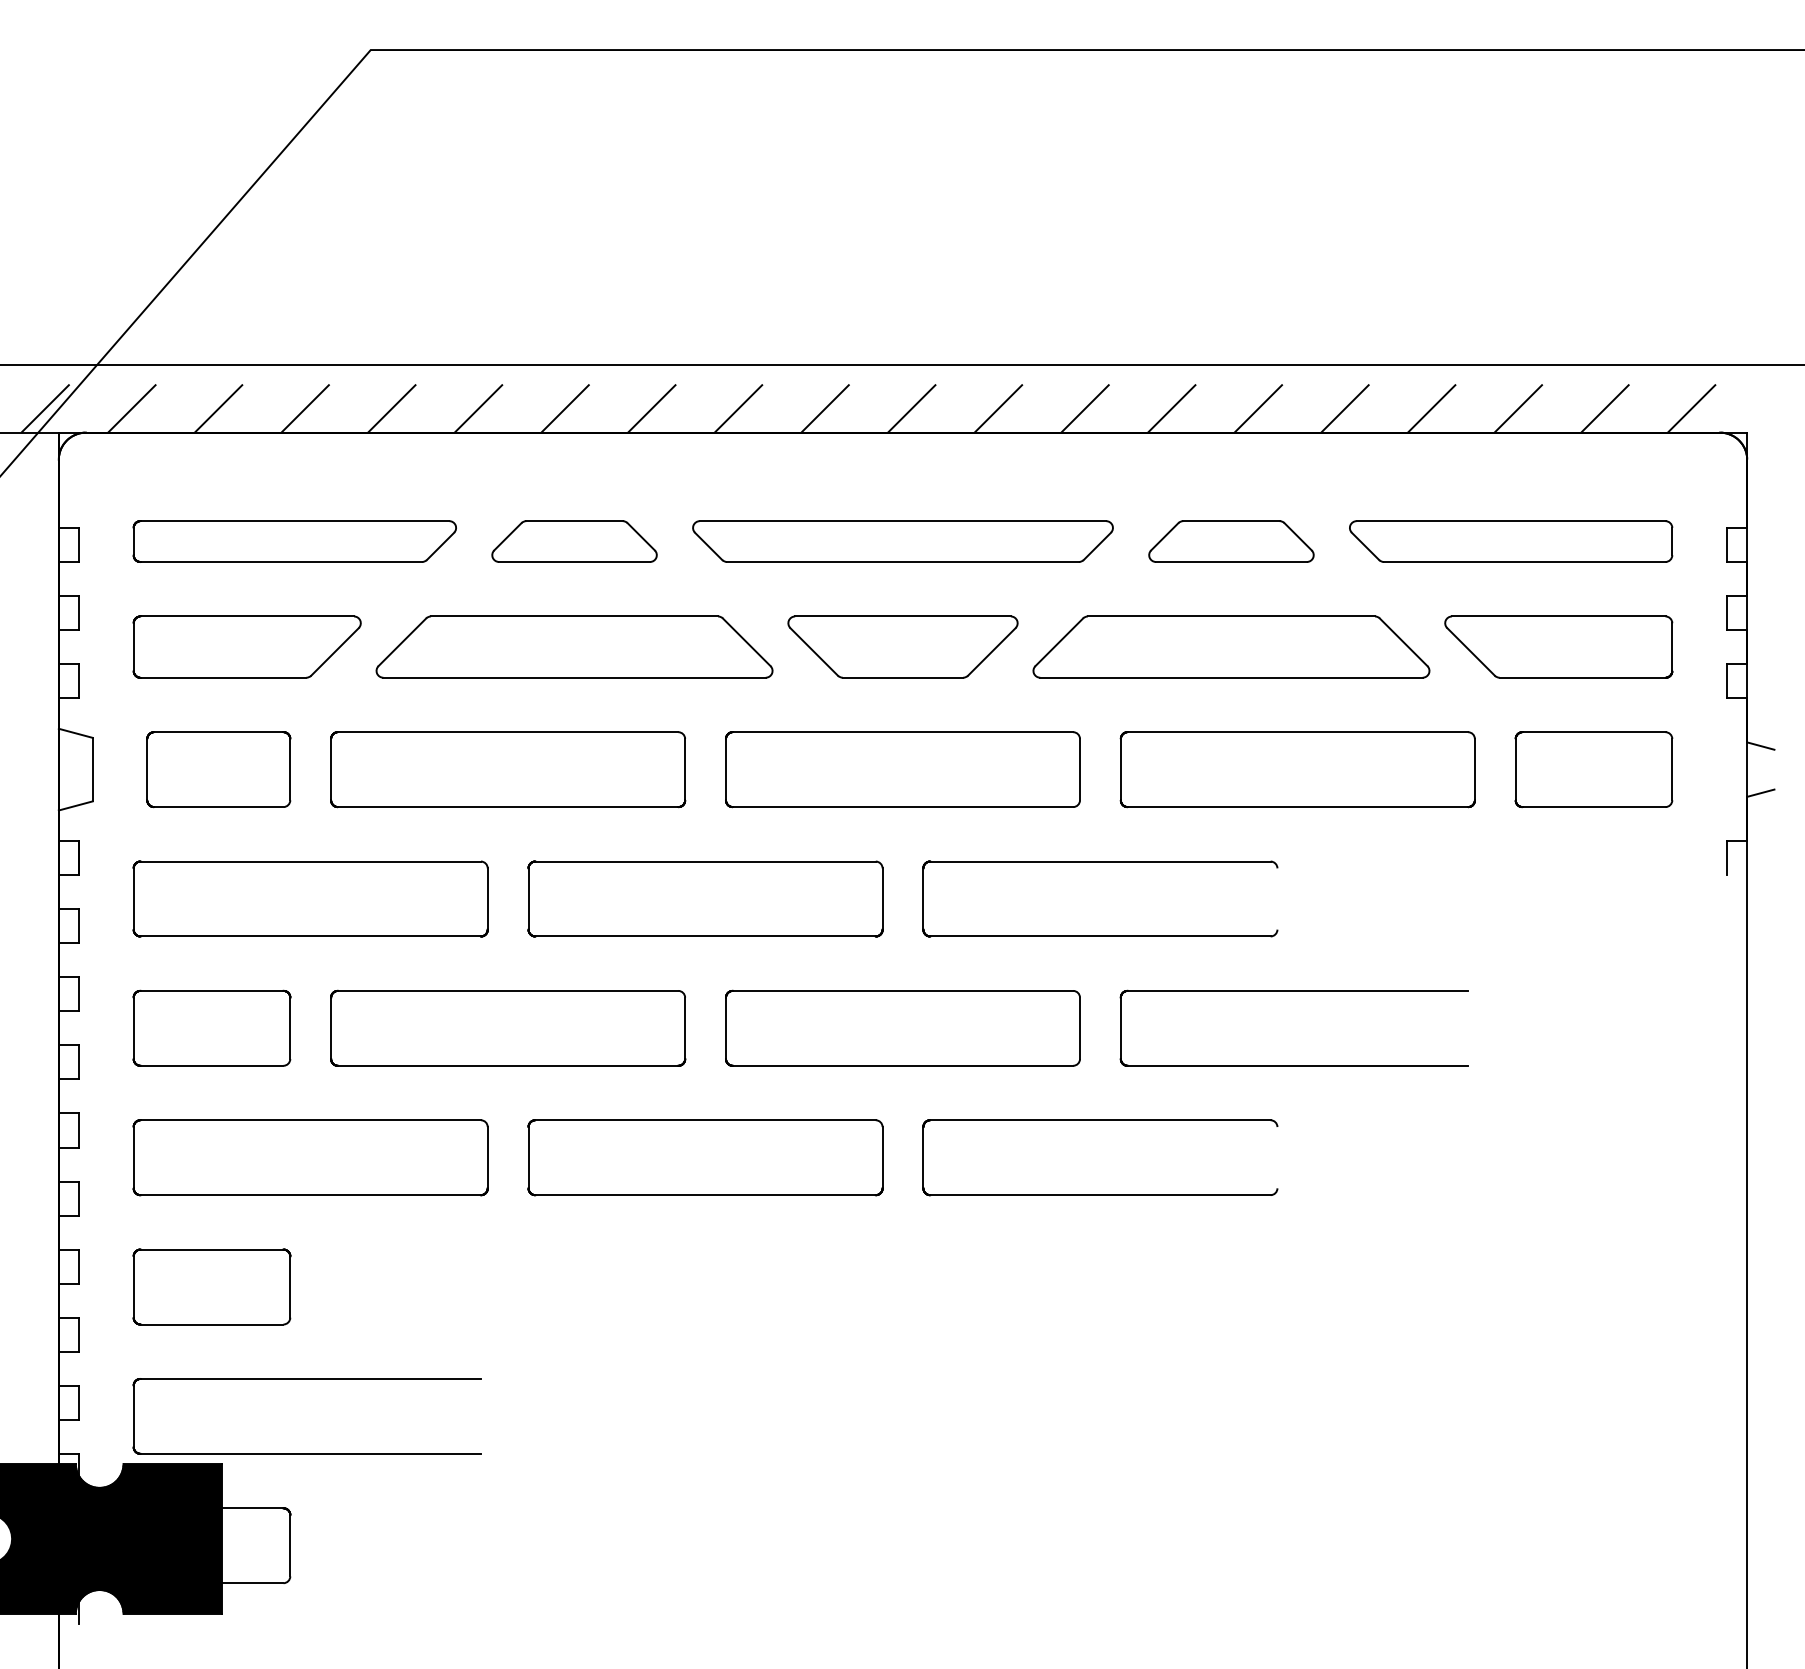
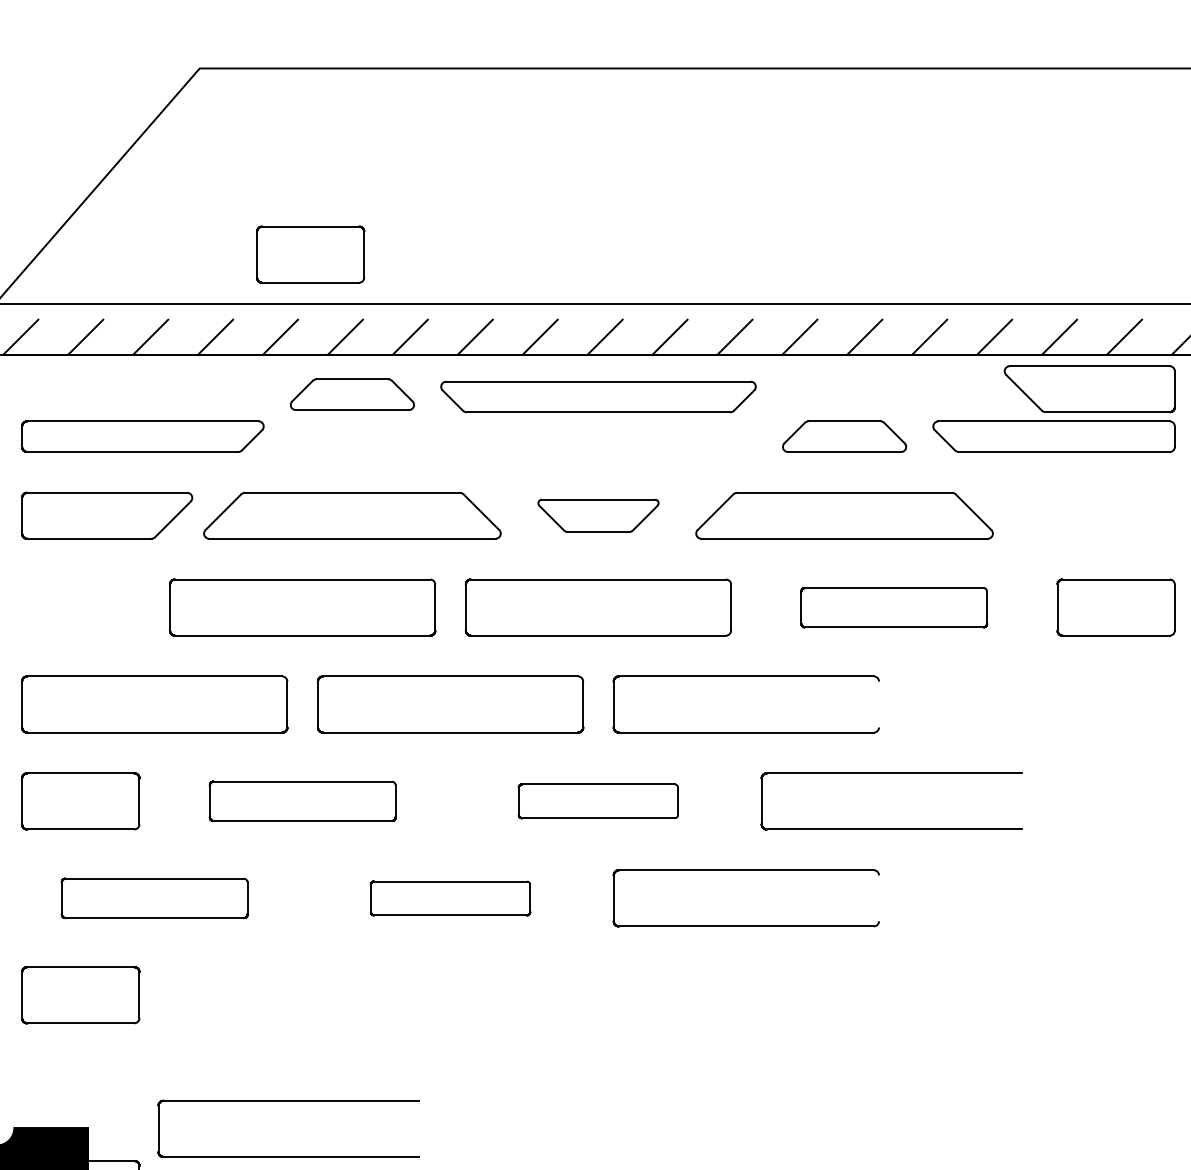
part: (574, 541) -> (352, 394), moved
part: (902, 541) -> (598, 396), moved
part: (902, 646) -> (598, 515), size x0.7
part: (1558, 646) -> (1089, 388), moved
part: (218, 769) -> (310, 254), moved
part: (1297, 769) -> (894, 607), size x0.7
part: (508, 1027) -> (302, 800), size x0.7
part: (902, 1027) -> (598, 800), size x0.6
part: (310, 1157) -> (154, 898), size x0.7
part: (705, 1157) -> (450, 898), size x0.6
part: (306, 1379) -> (287, 1101), moved

